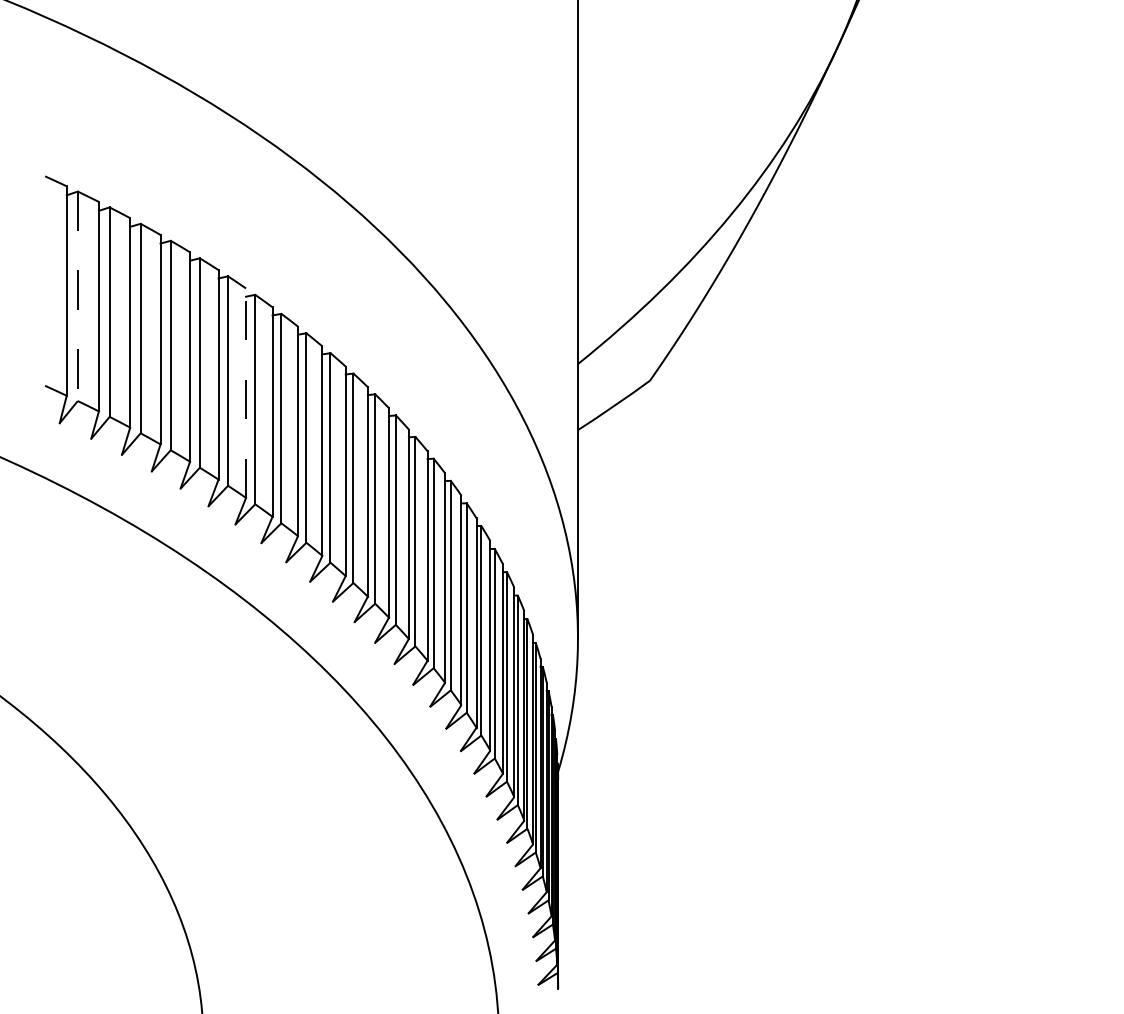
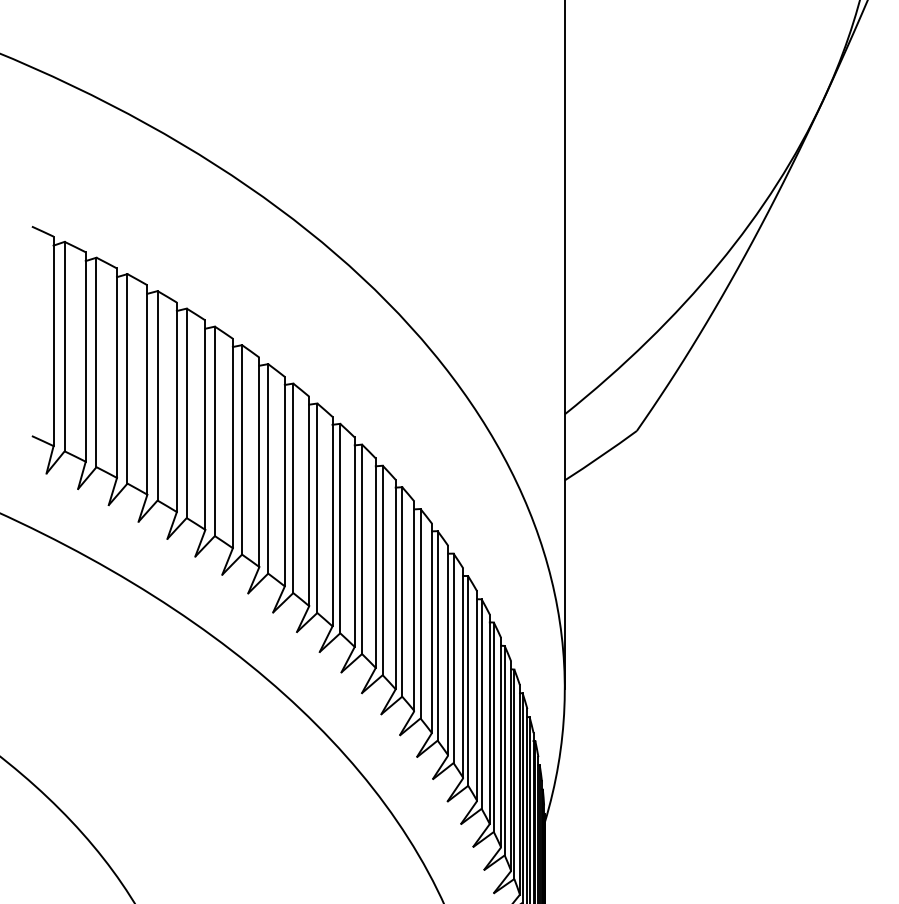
line: (77, 296) -> (64, 346), dashed -> solid
line: (246, 393) -> (233, 443), dashed -> solid

